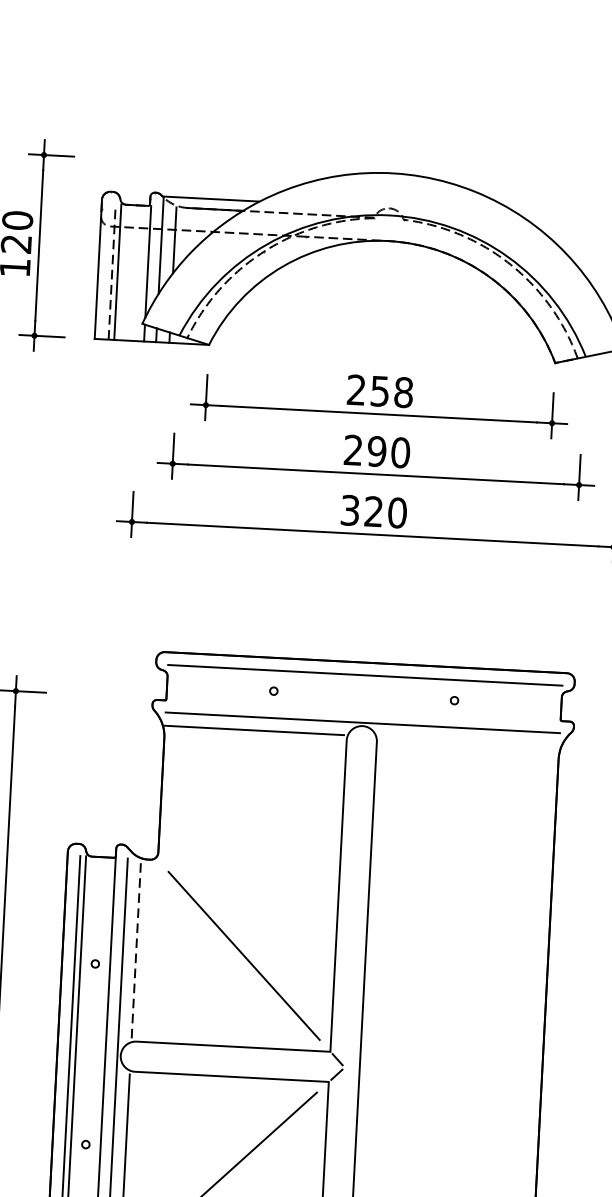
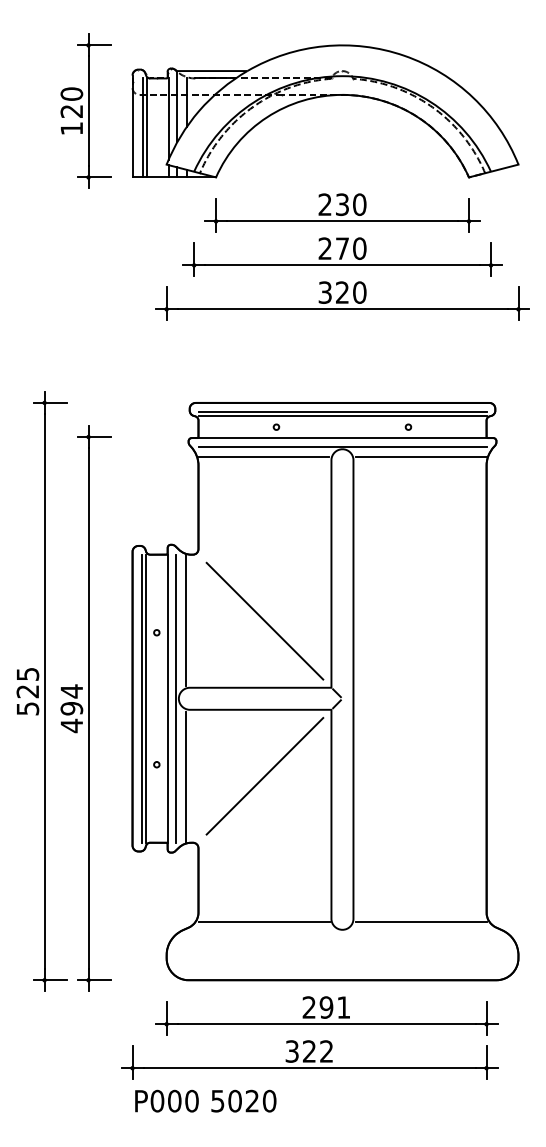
line: (111, 271) -> (142, 127), dashed -> solid
text: (392, 391) -> (351, 204), 258 -> 230
text: (377, 451) -> (342, 248), 290 -> 270
line: (364, 681) -> (342, 416), added
line: (363, 711) -> (342, 438), added
line: (468, 741) -> (420, 456), added
line: (136, 947) -> (186, 619), dashed -> solid

